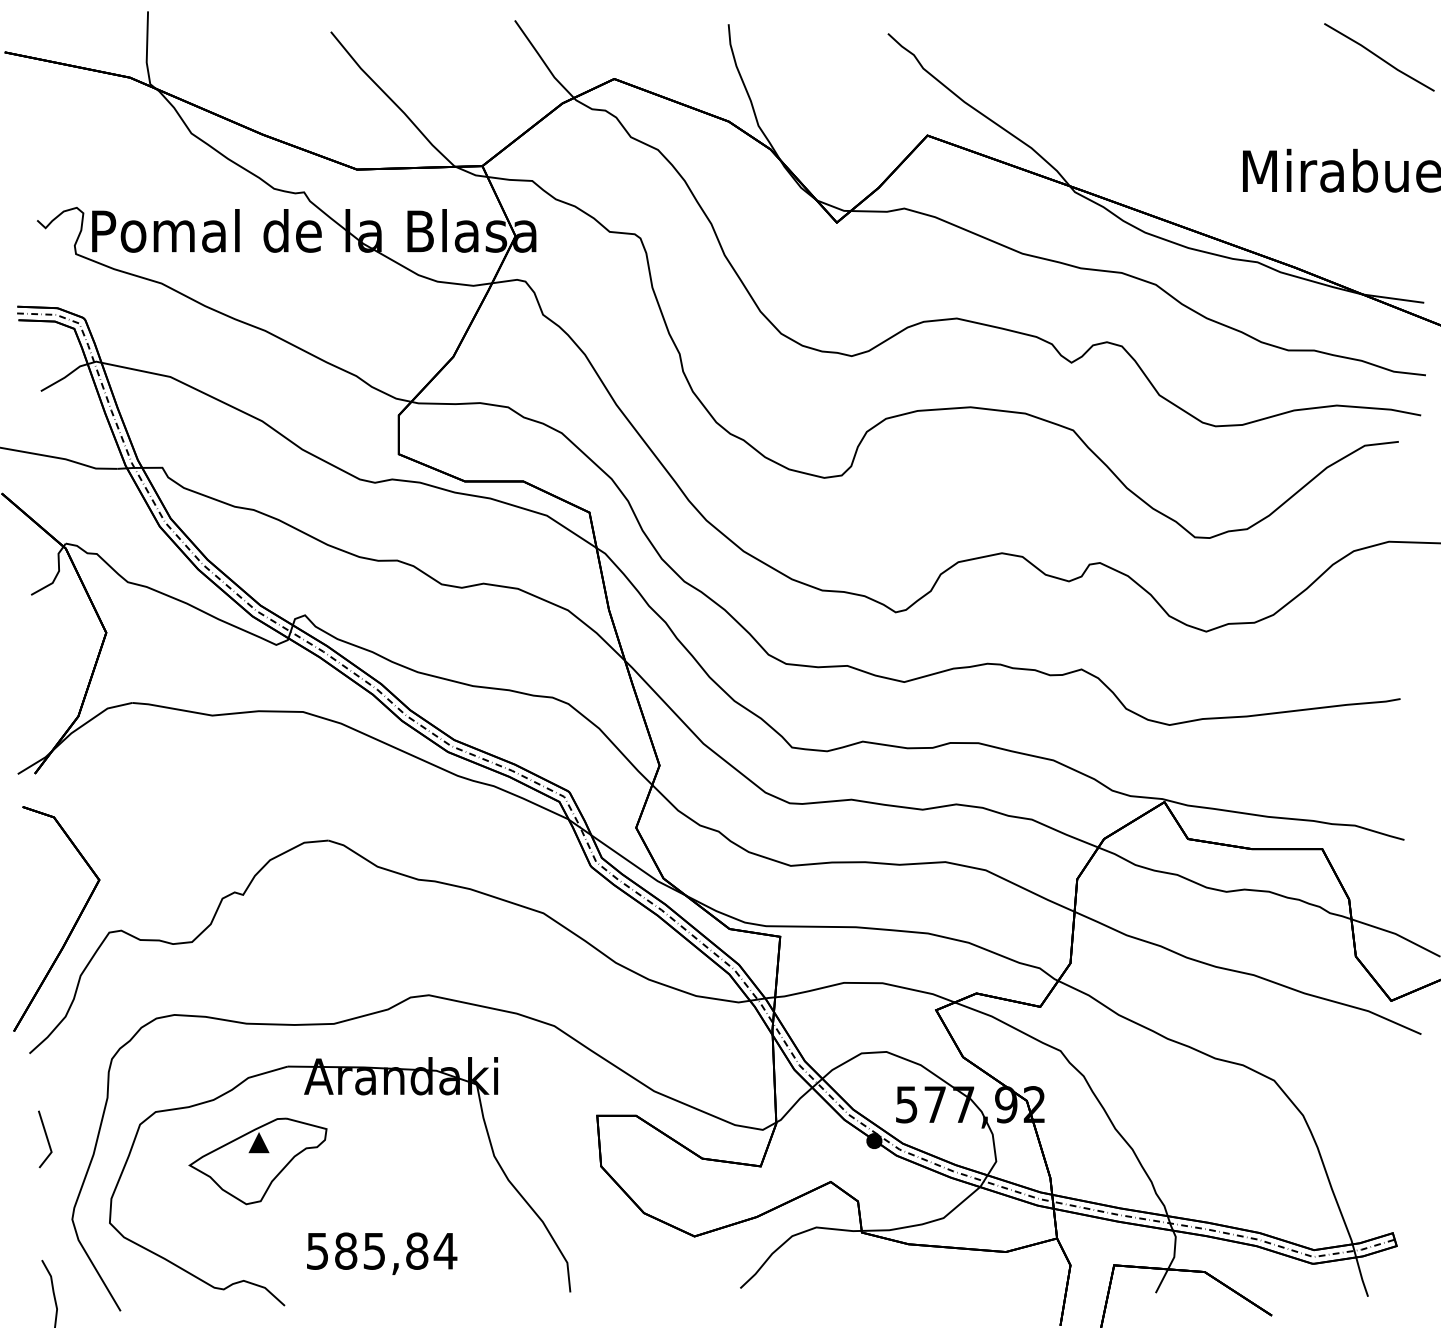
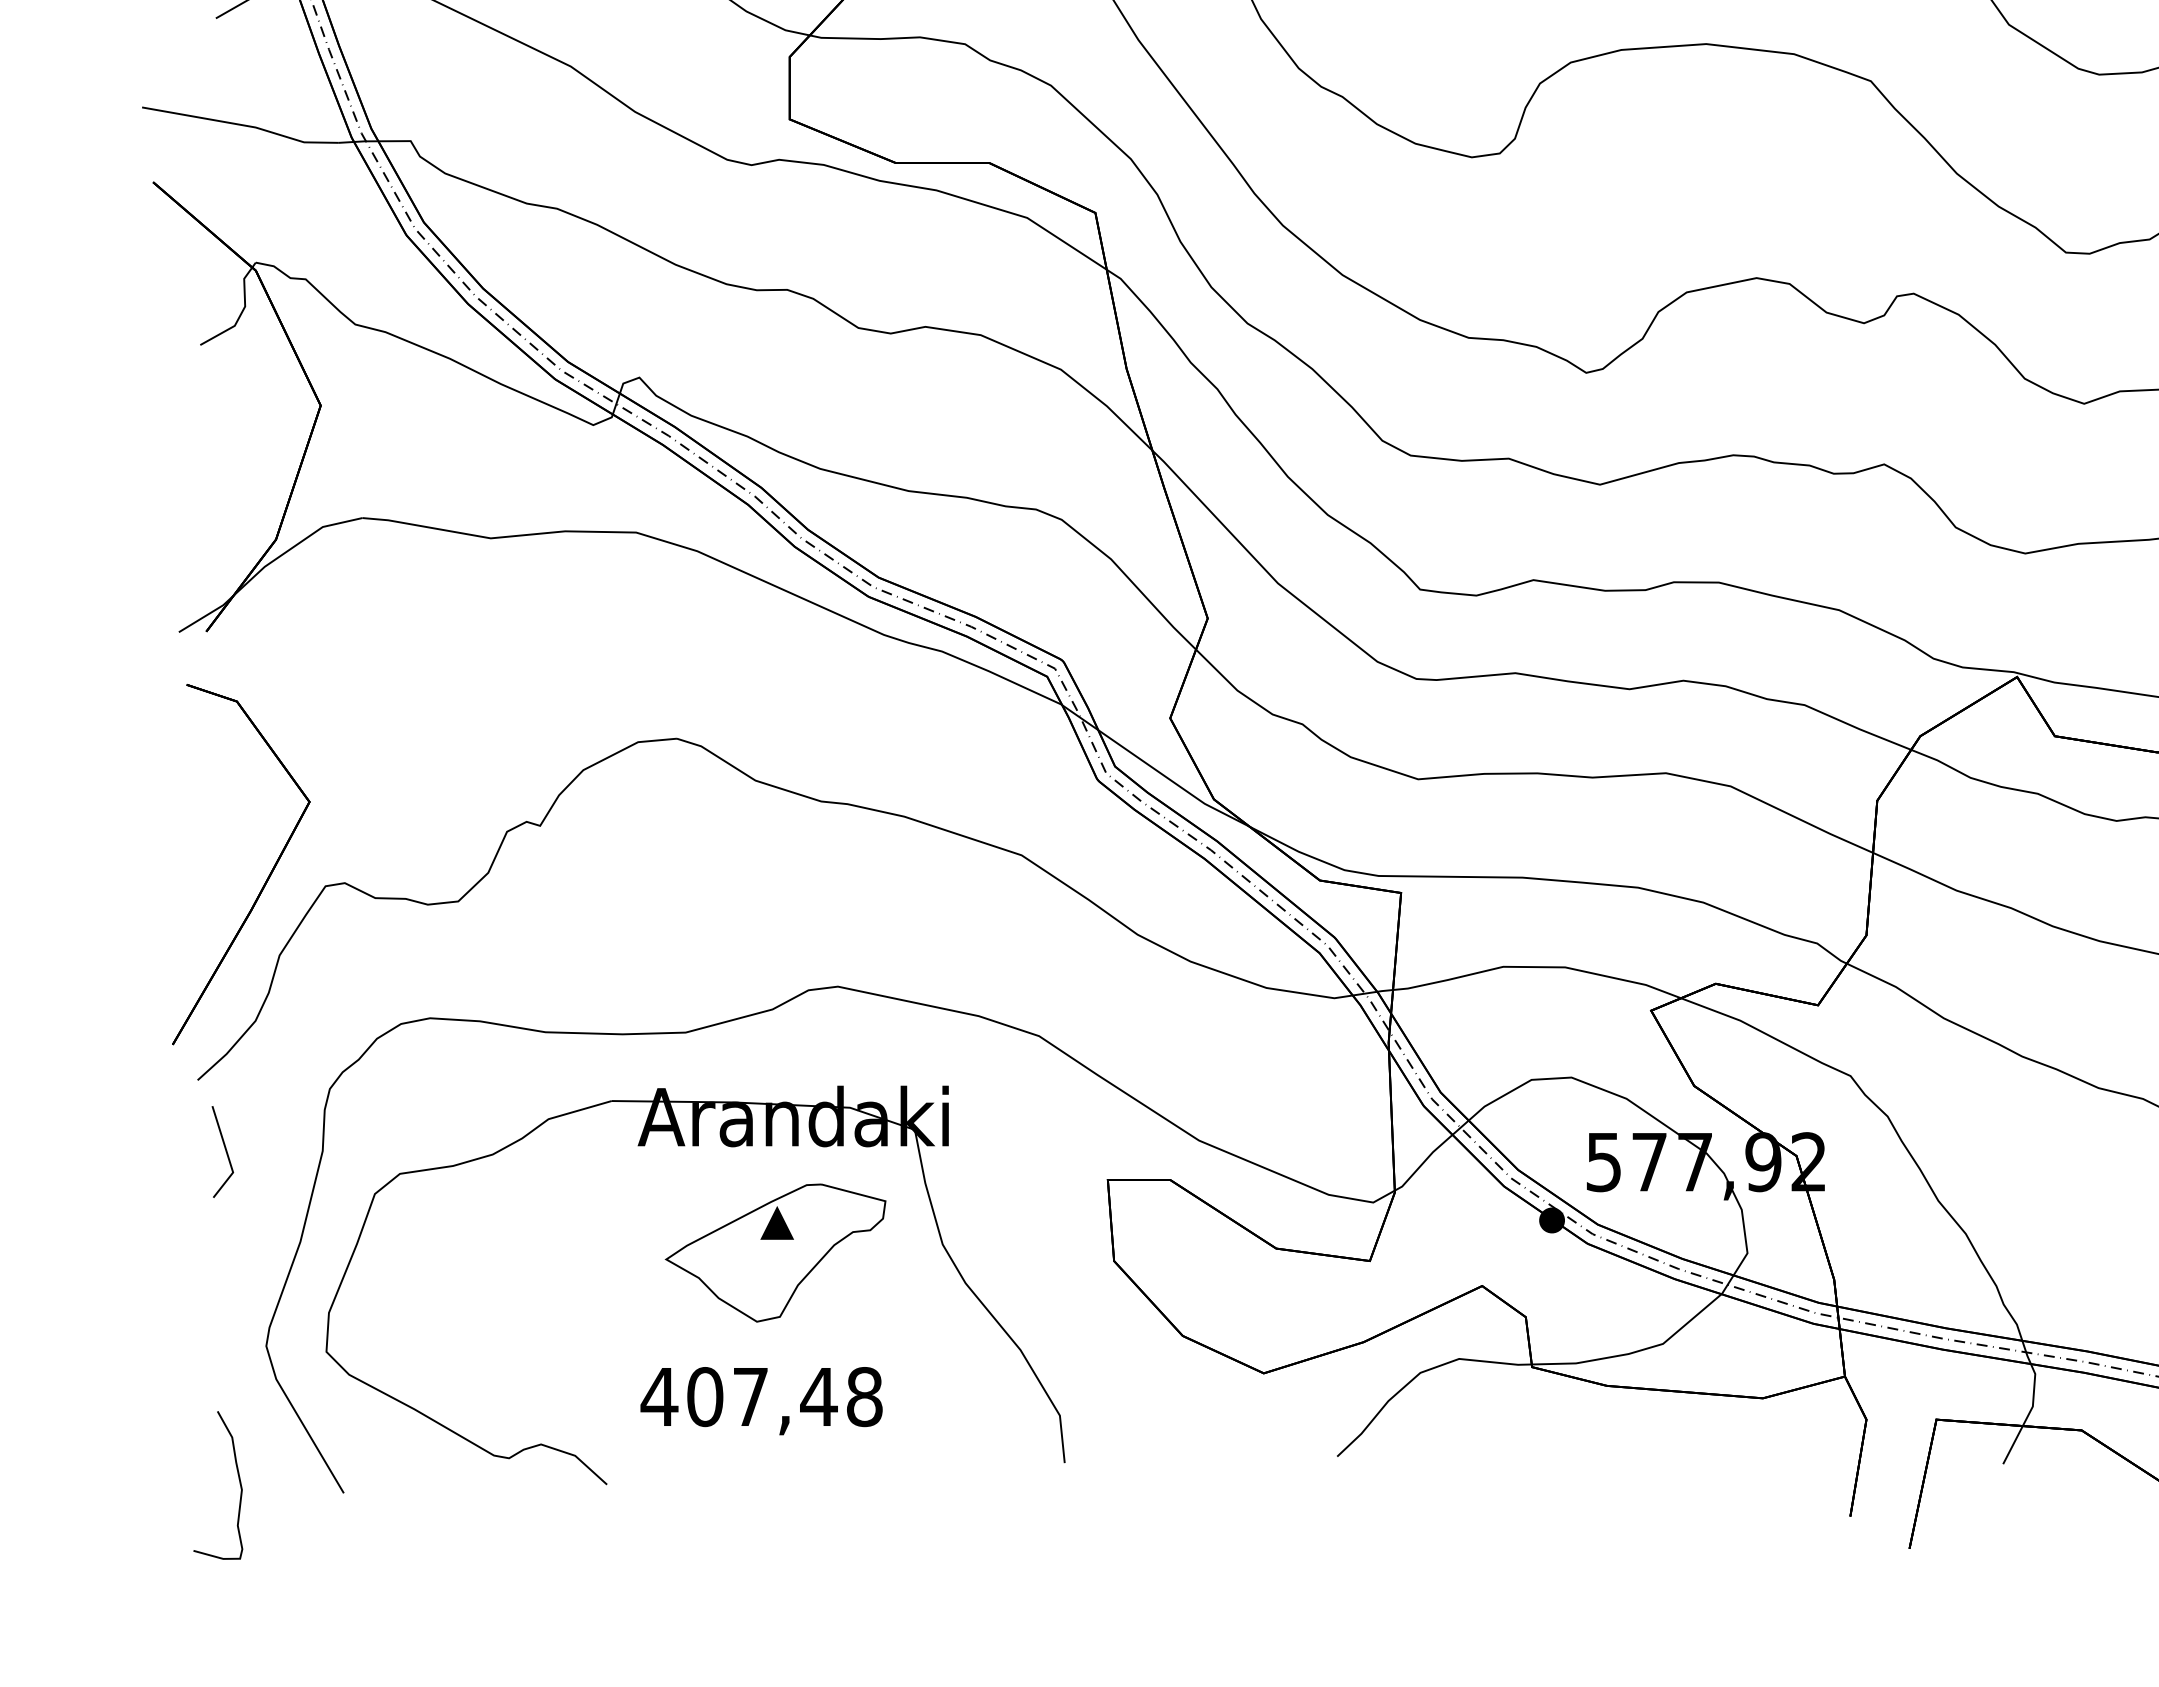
line: (46, 1139) -> (224, 1152), moved
part: (257, 1161) -> (774, 1253), moved
text: (381, 1250) -> (761, 1395), 585,84 -> 407,48

